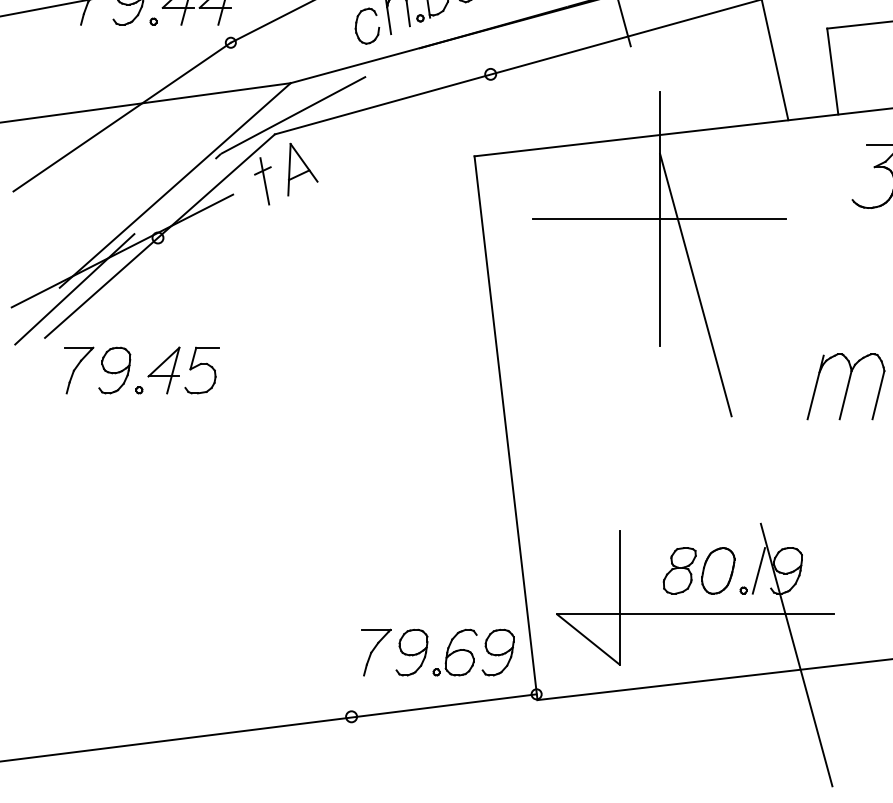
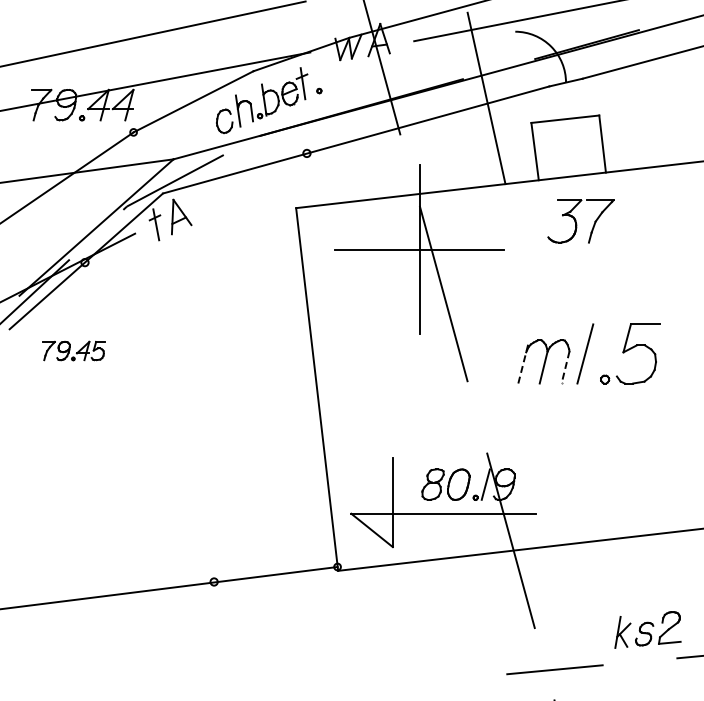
part: (142, 369) -> (74, 350), size x0.6
line: (815, 387) -> (523, 362), solid -> dashed
line: (878, 395) -> (565, 367), solid -> dashed
part: (437, 653) -> (271, 539), removed

